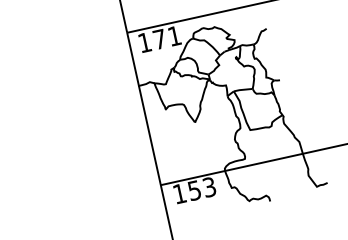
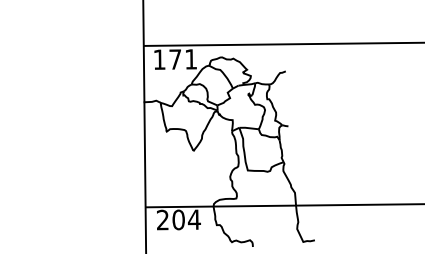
text: (194, 190) -> (178, 219), 153 -> 204

